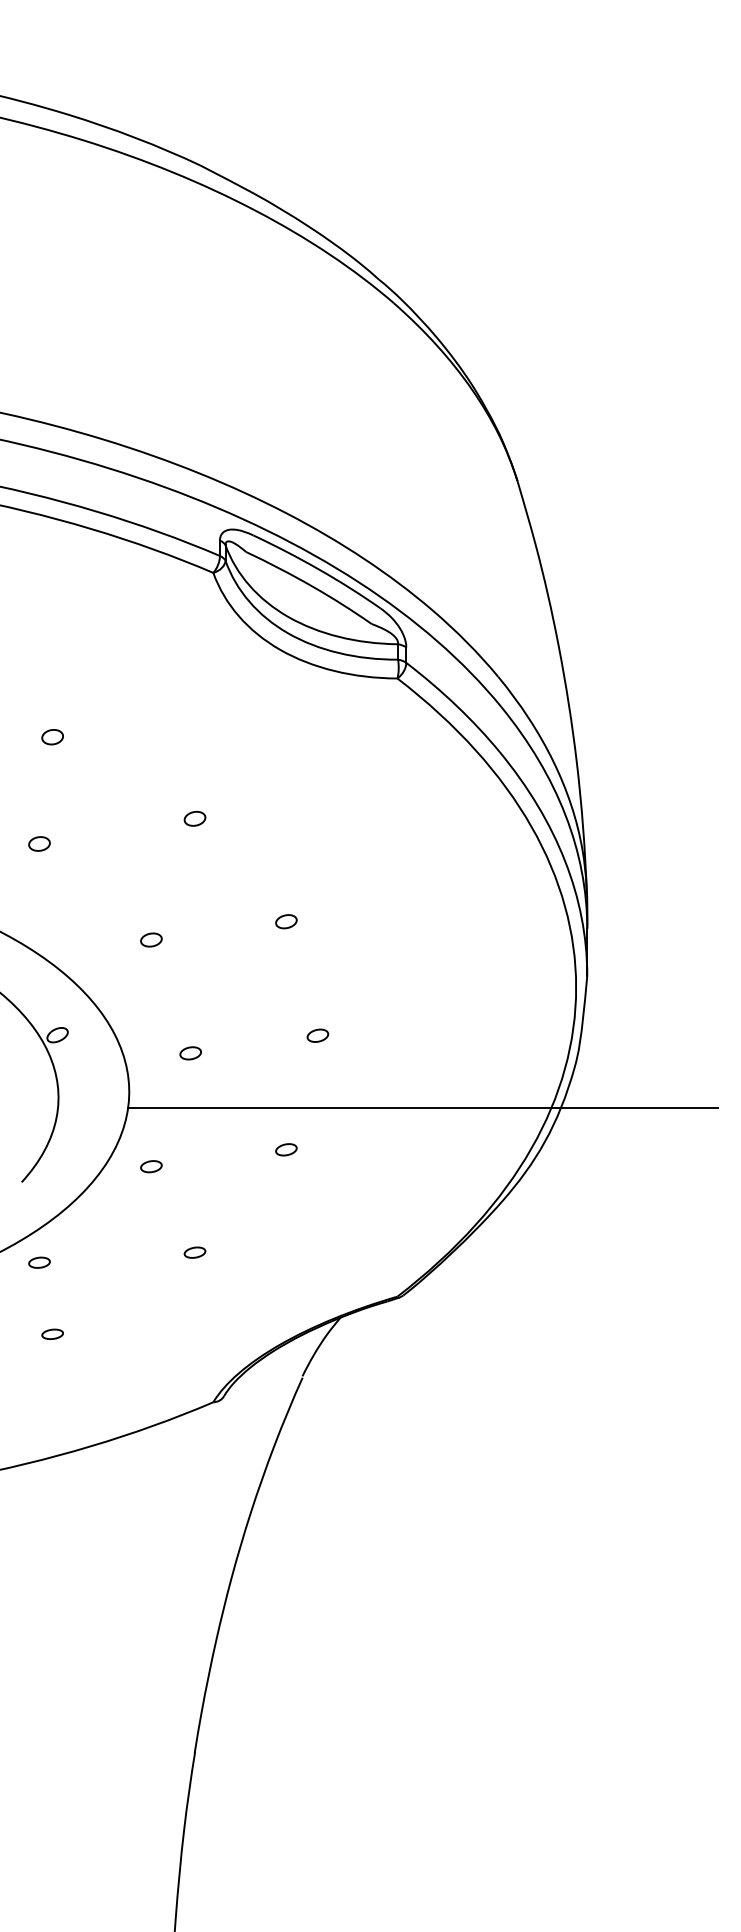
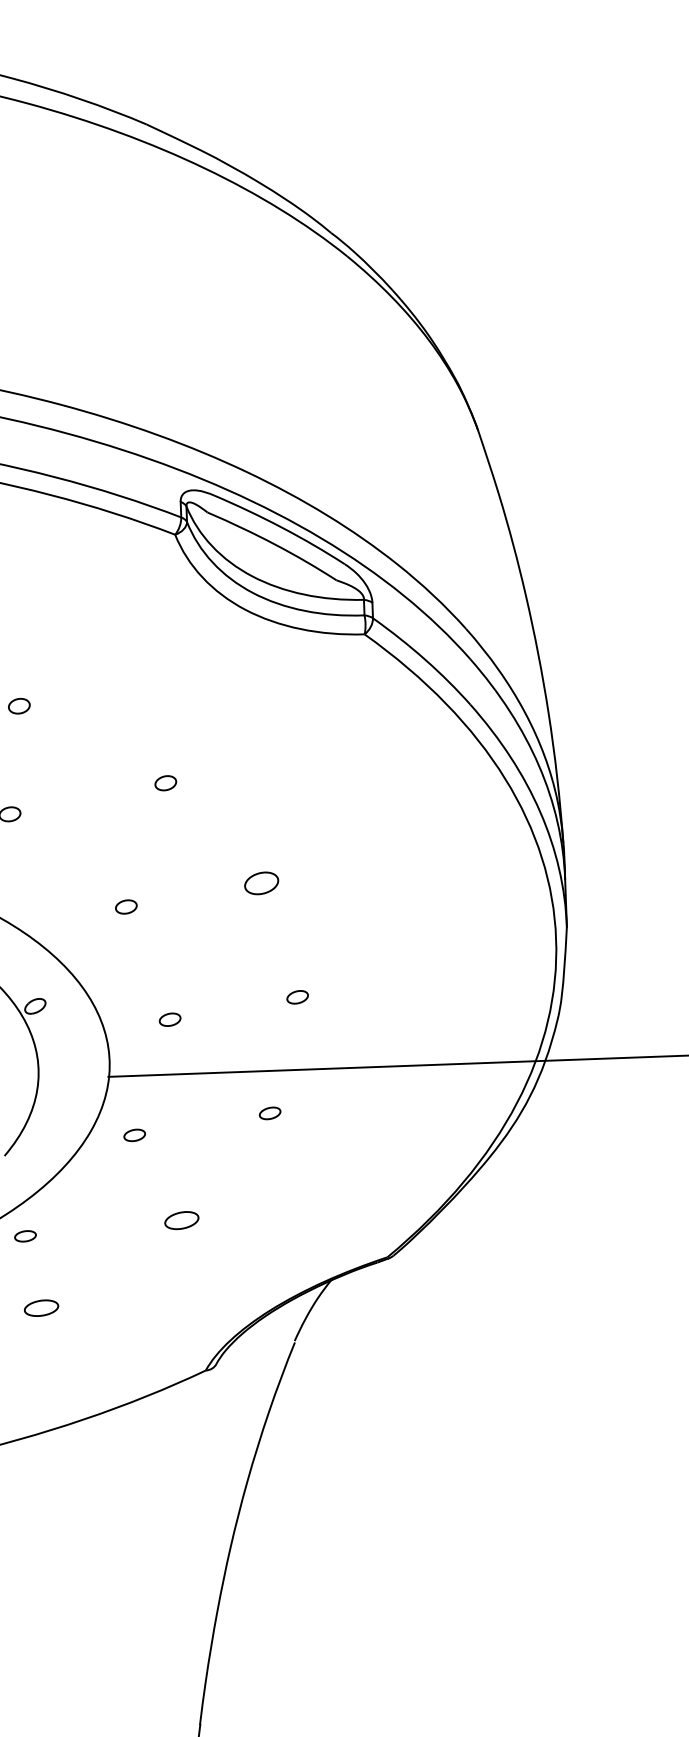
part: (286, 921) -> (261, 883), size x1.6
part: (194, 1252) -> (181, 1220), size x1.6
part: (52, 1333) -> (41, 1307), size x1.6

